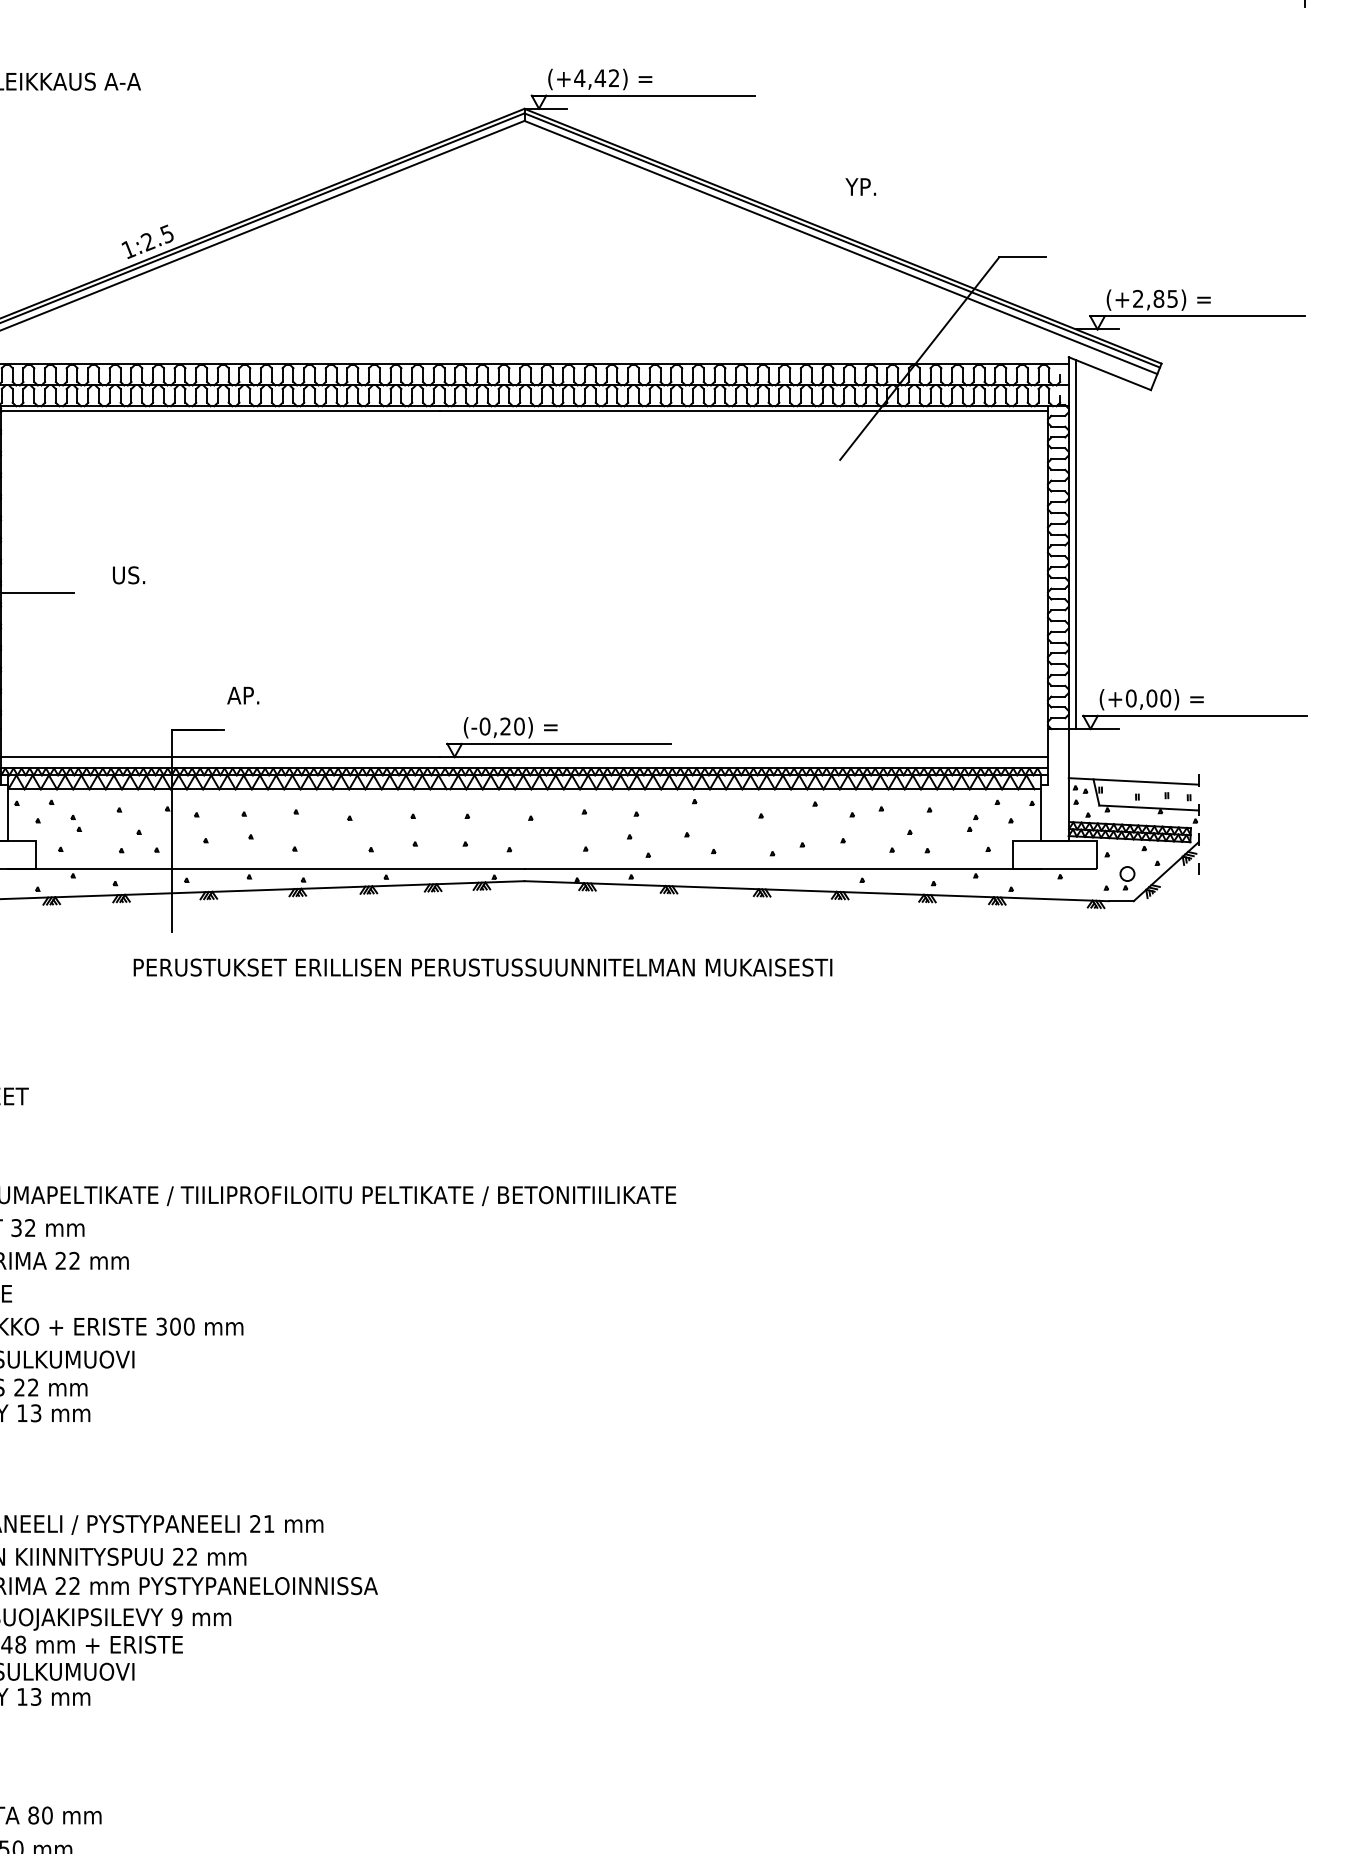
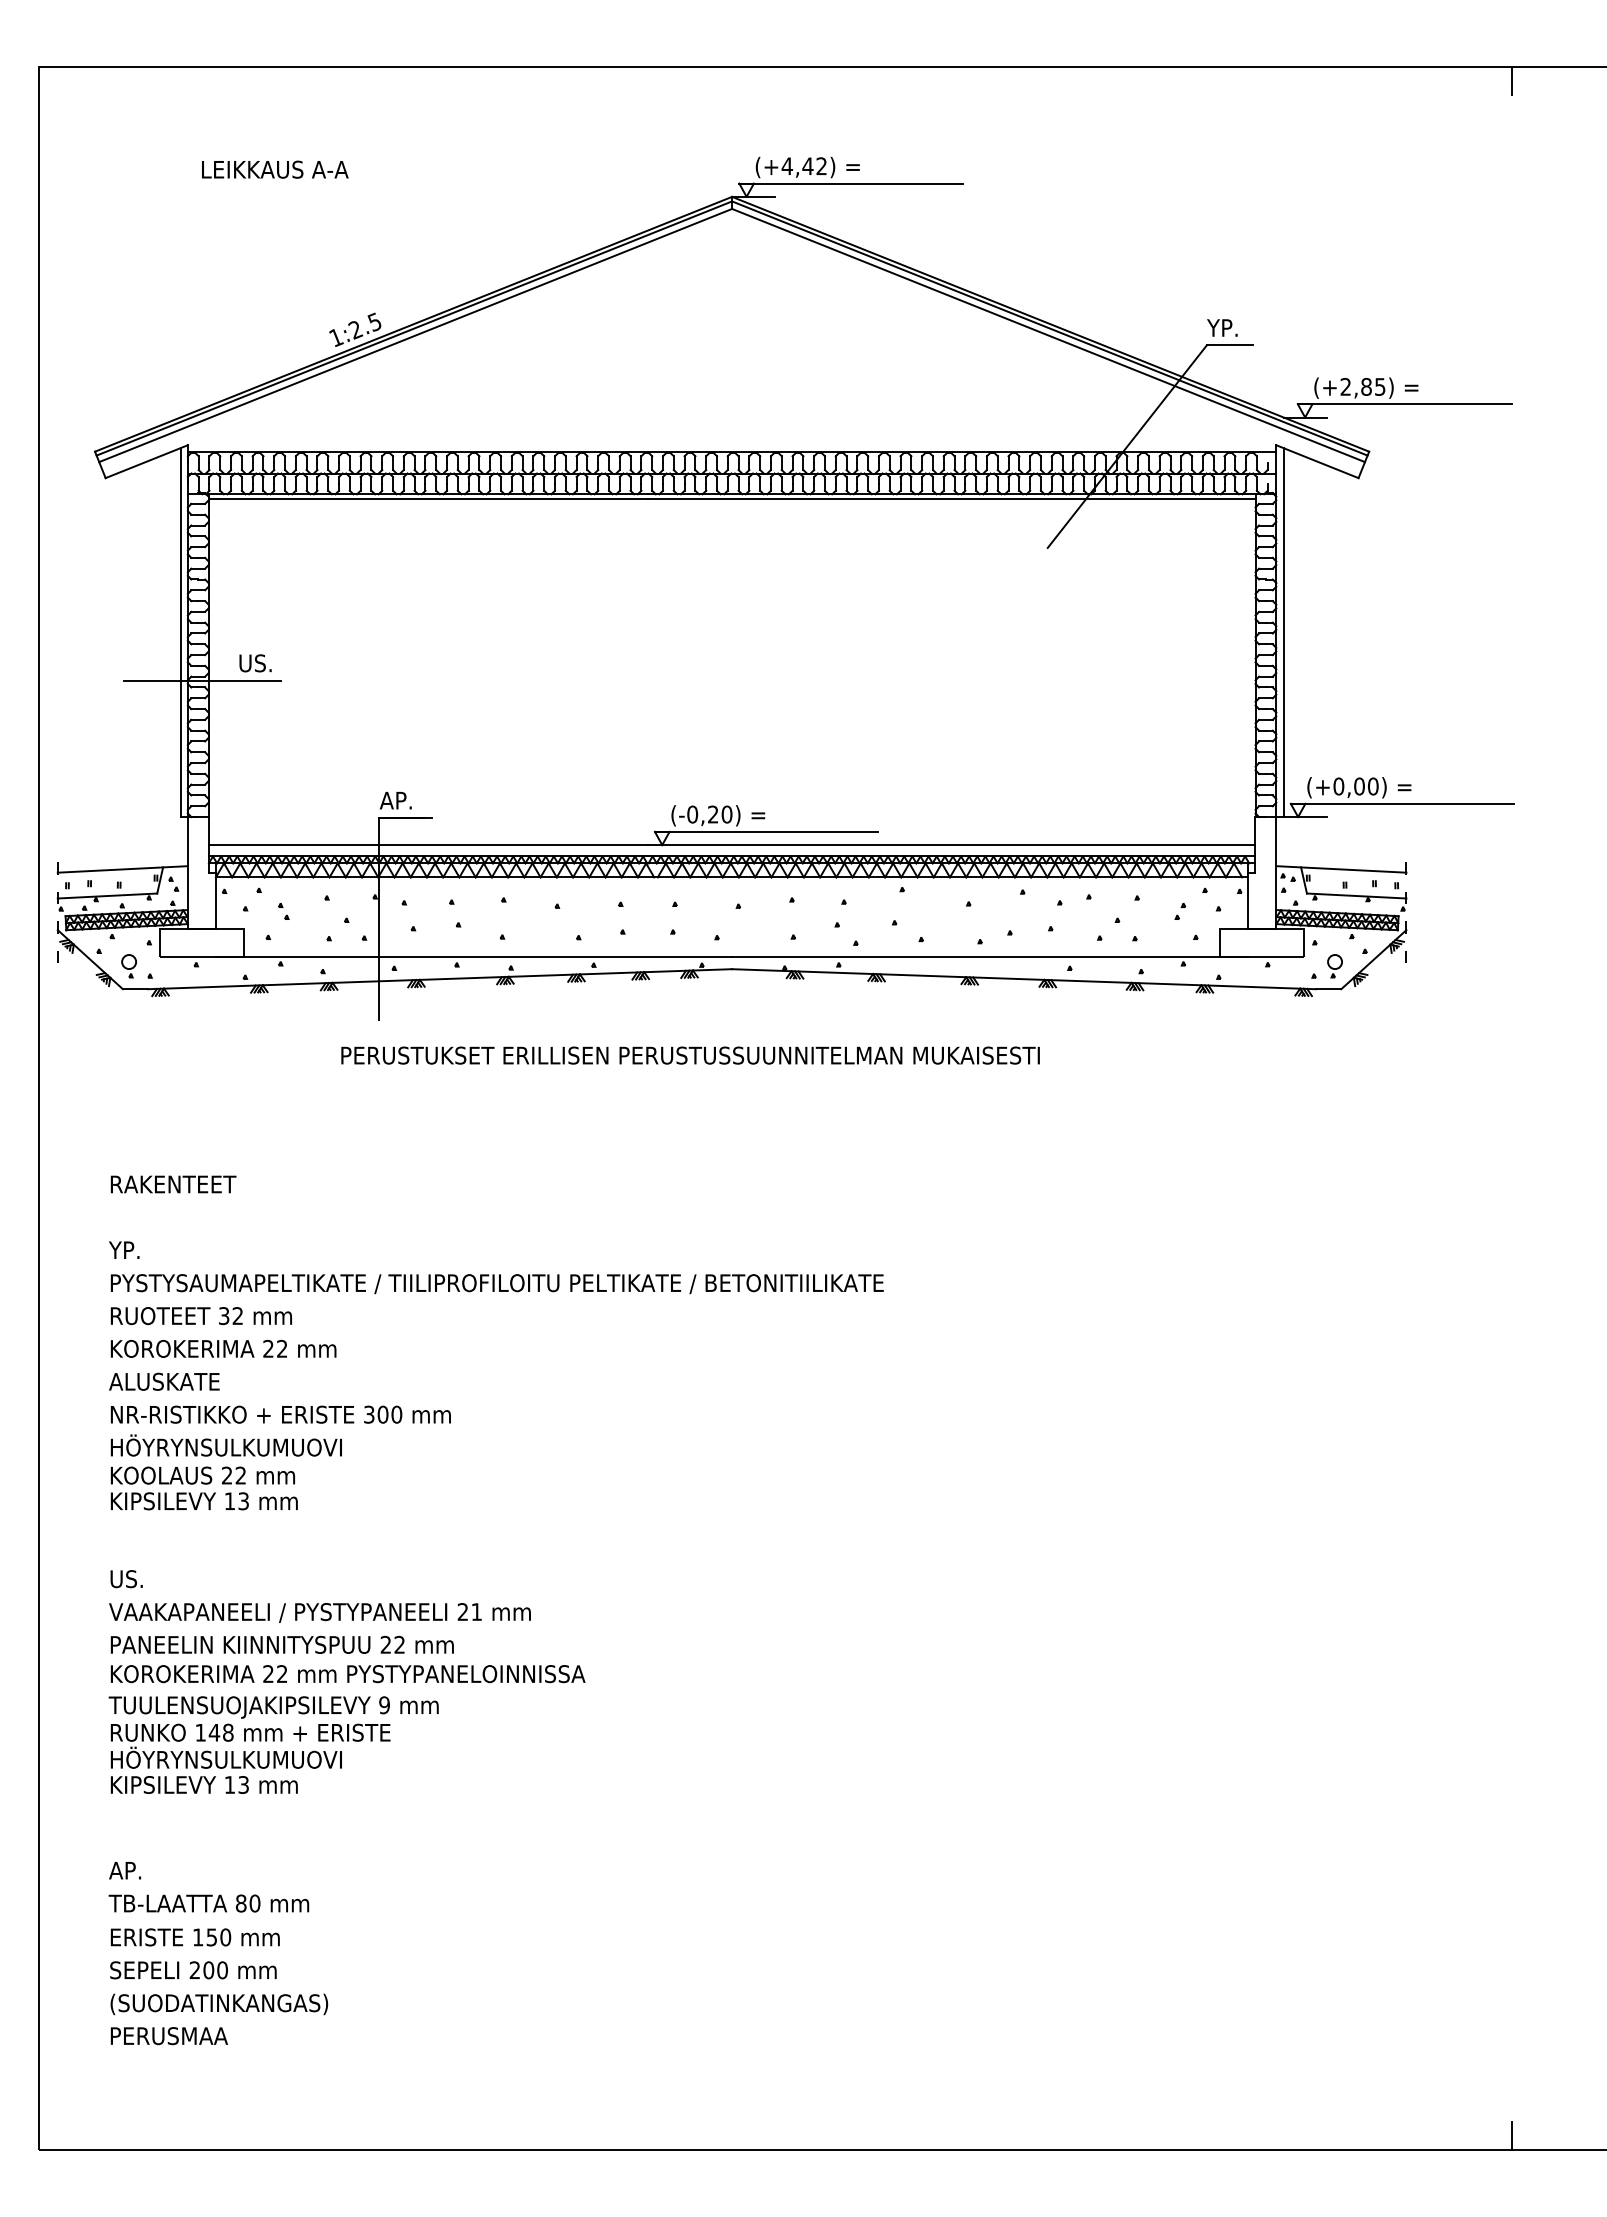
text: (860, 186) -> (1222, 327), moved
text: (128, 575) -> (255, 663), moved
text: (242, 695) -> (395, 800), moved

